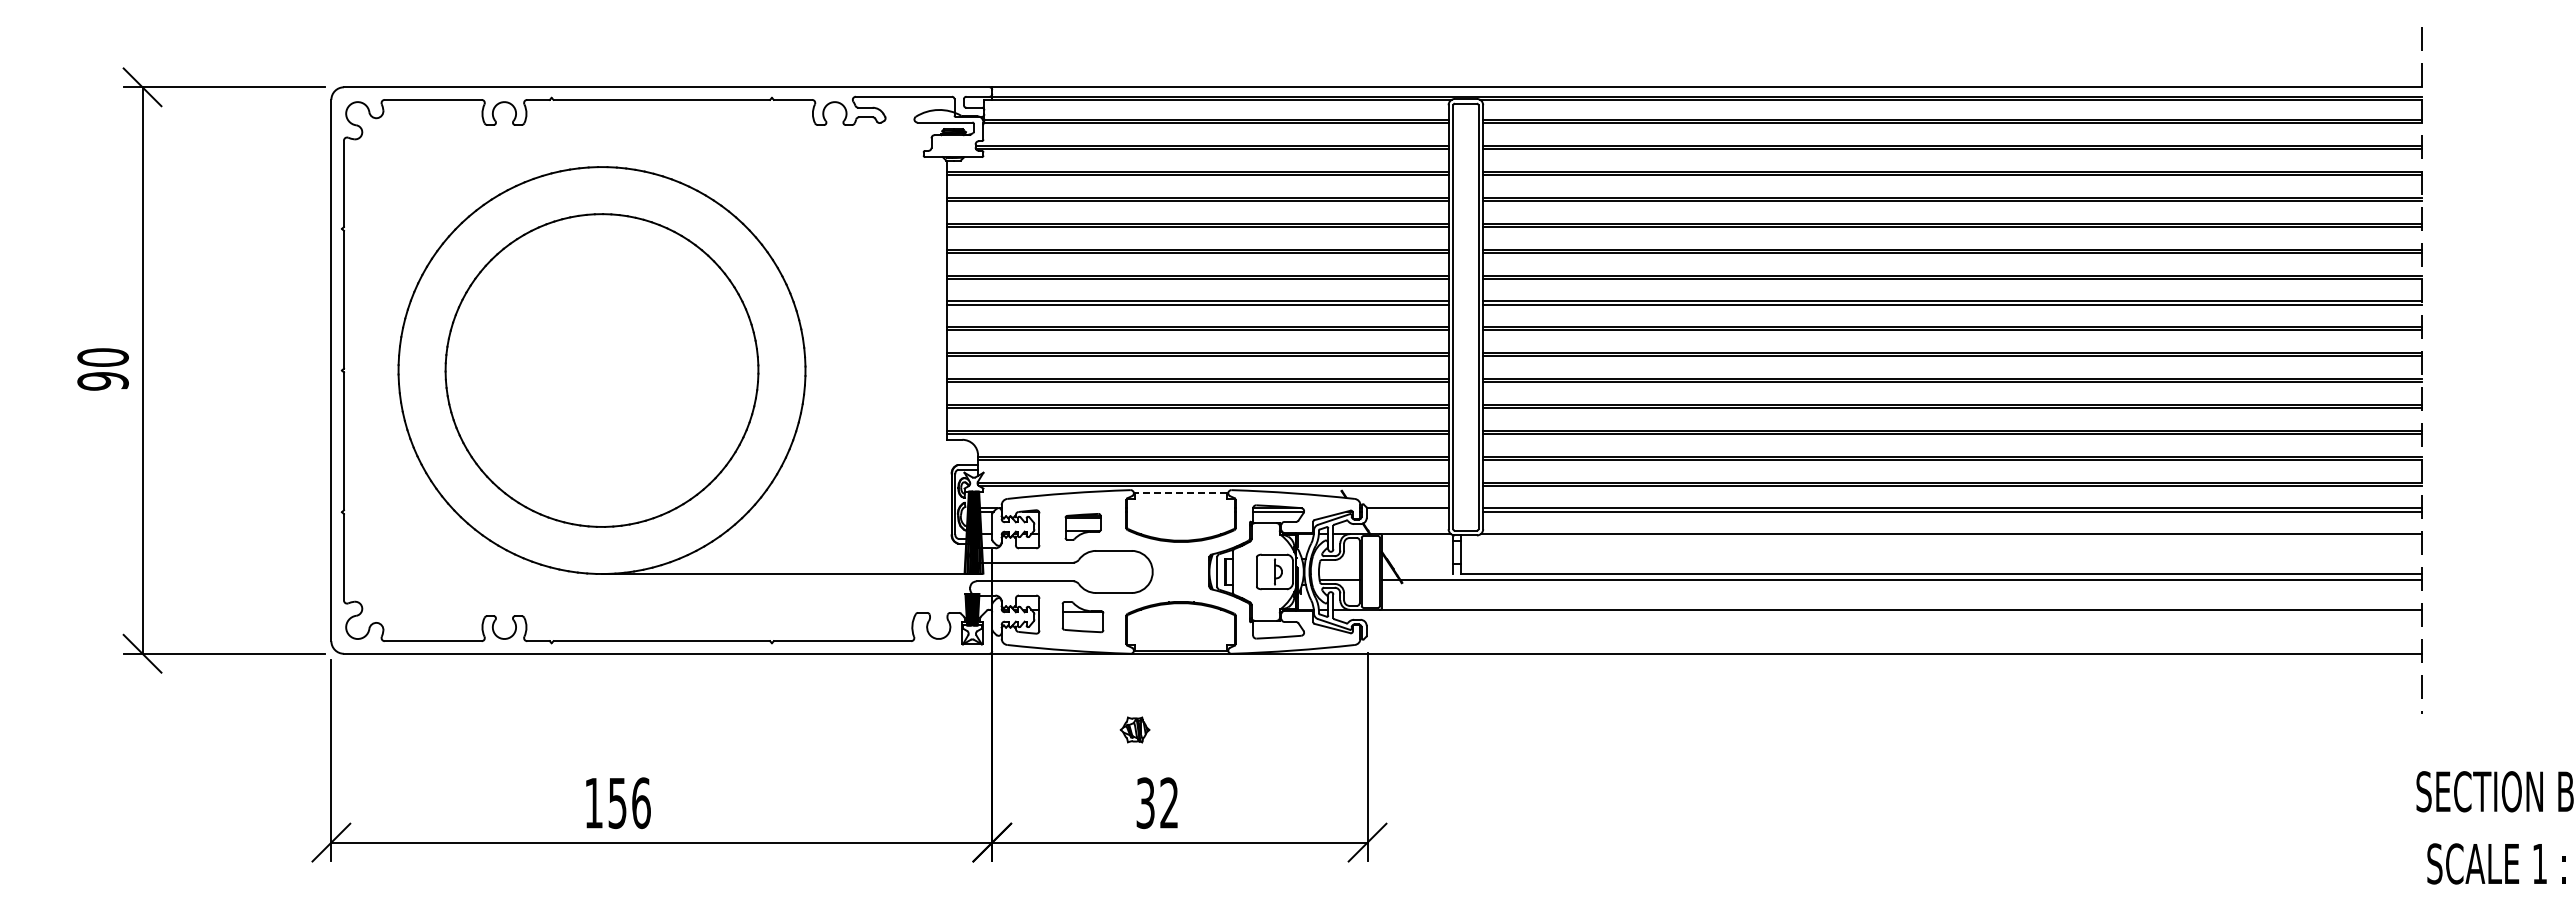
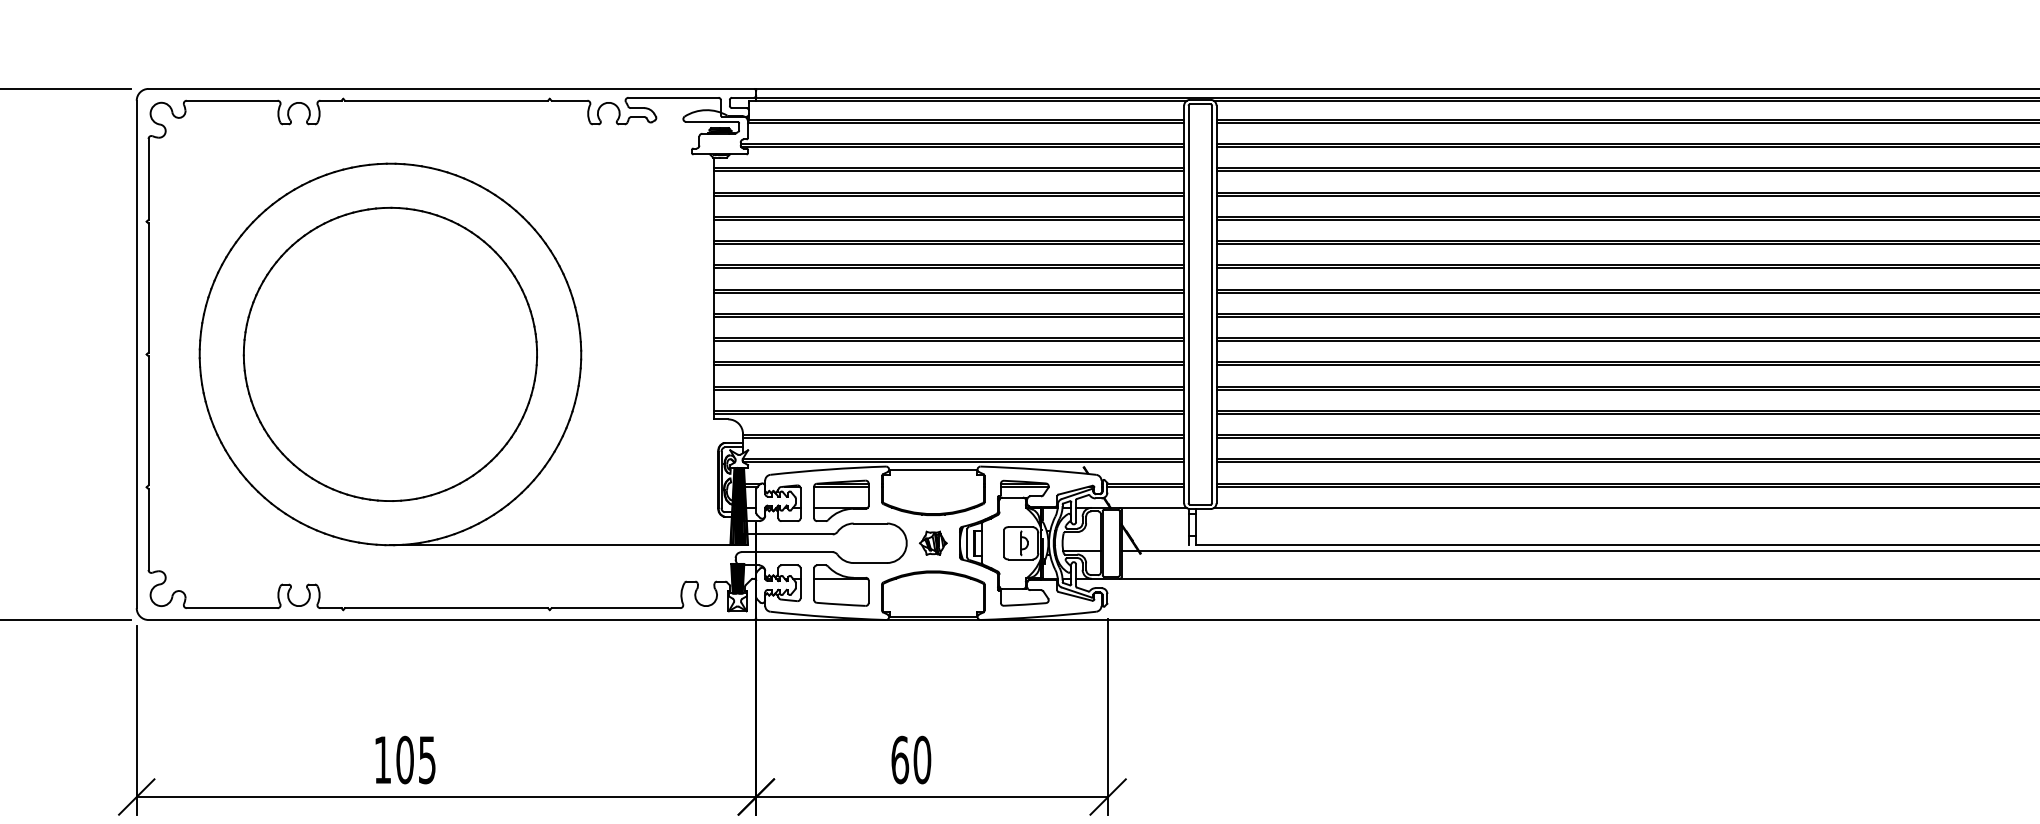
line: (1180, 493) -> (932, 469), dashed -> solid
line: (1407, 511) -> (1145, 486), added
part: (1082, 526) -> (840, 500), size x1.67
part: (1082, 616) -> (840, 585), size x1.43
part: (1134, 729) -> (932, 542), moved
text: (629, 803) -> (416, 760), 156 -> 105
text: (1157, 803) -> (911, 760), 32 -> 60

